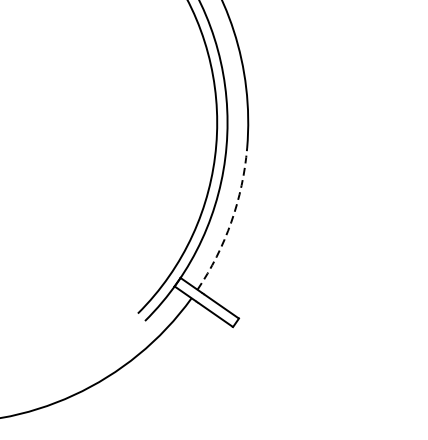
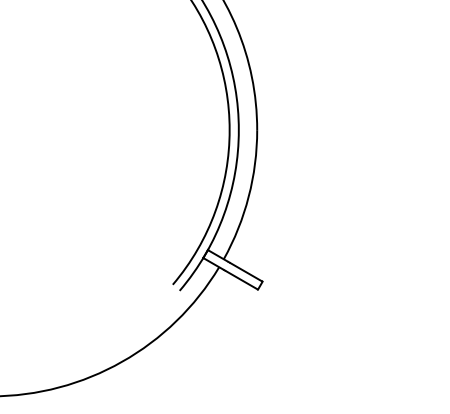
arc: (231, 221) -> (248, 196), dashed -> solid

